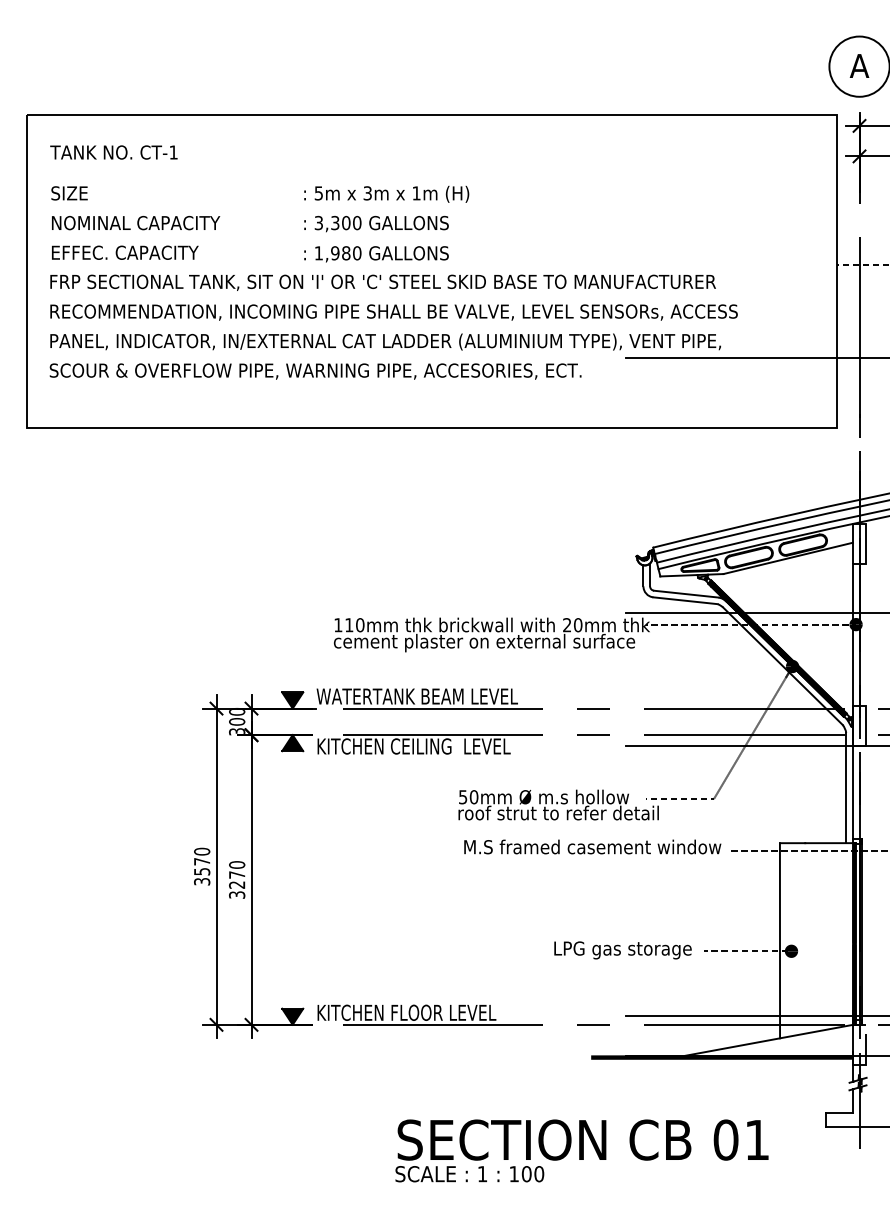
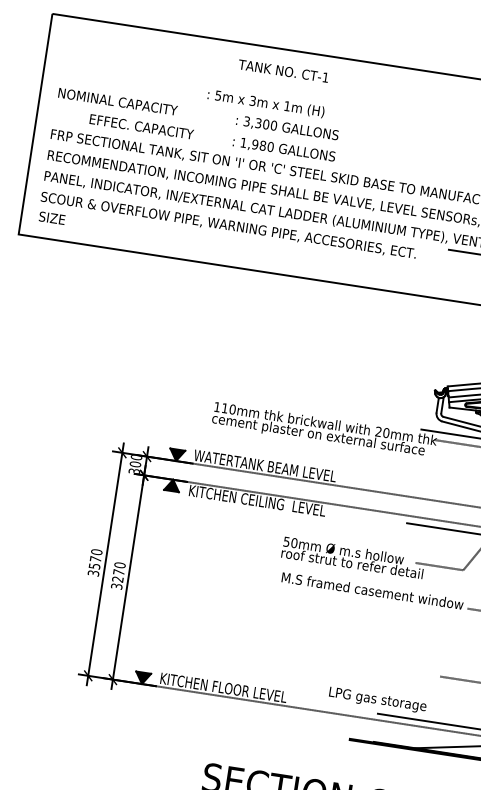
text: (113, 152) -> (283, 71), moved
text: (69, 193) -> (52, 218), moved
text: (386, 193) -> (266, 103), moved
text: (125, 252) -> (141, 126), moved
text: (622, 950) -> (377, 700), moved

